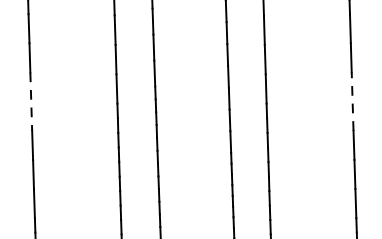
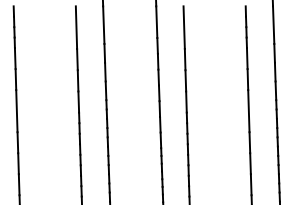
line: (352, 100) -> (248, 110), dashed -> solid
line: (30, 102) -> (16, 111), dashed -> solid

